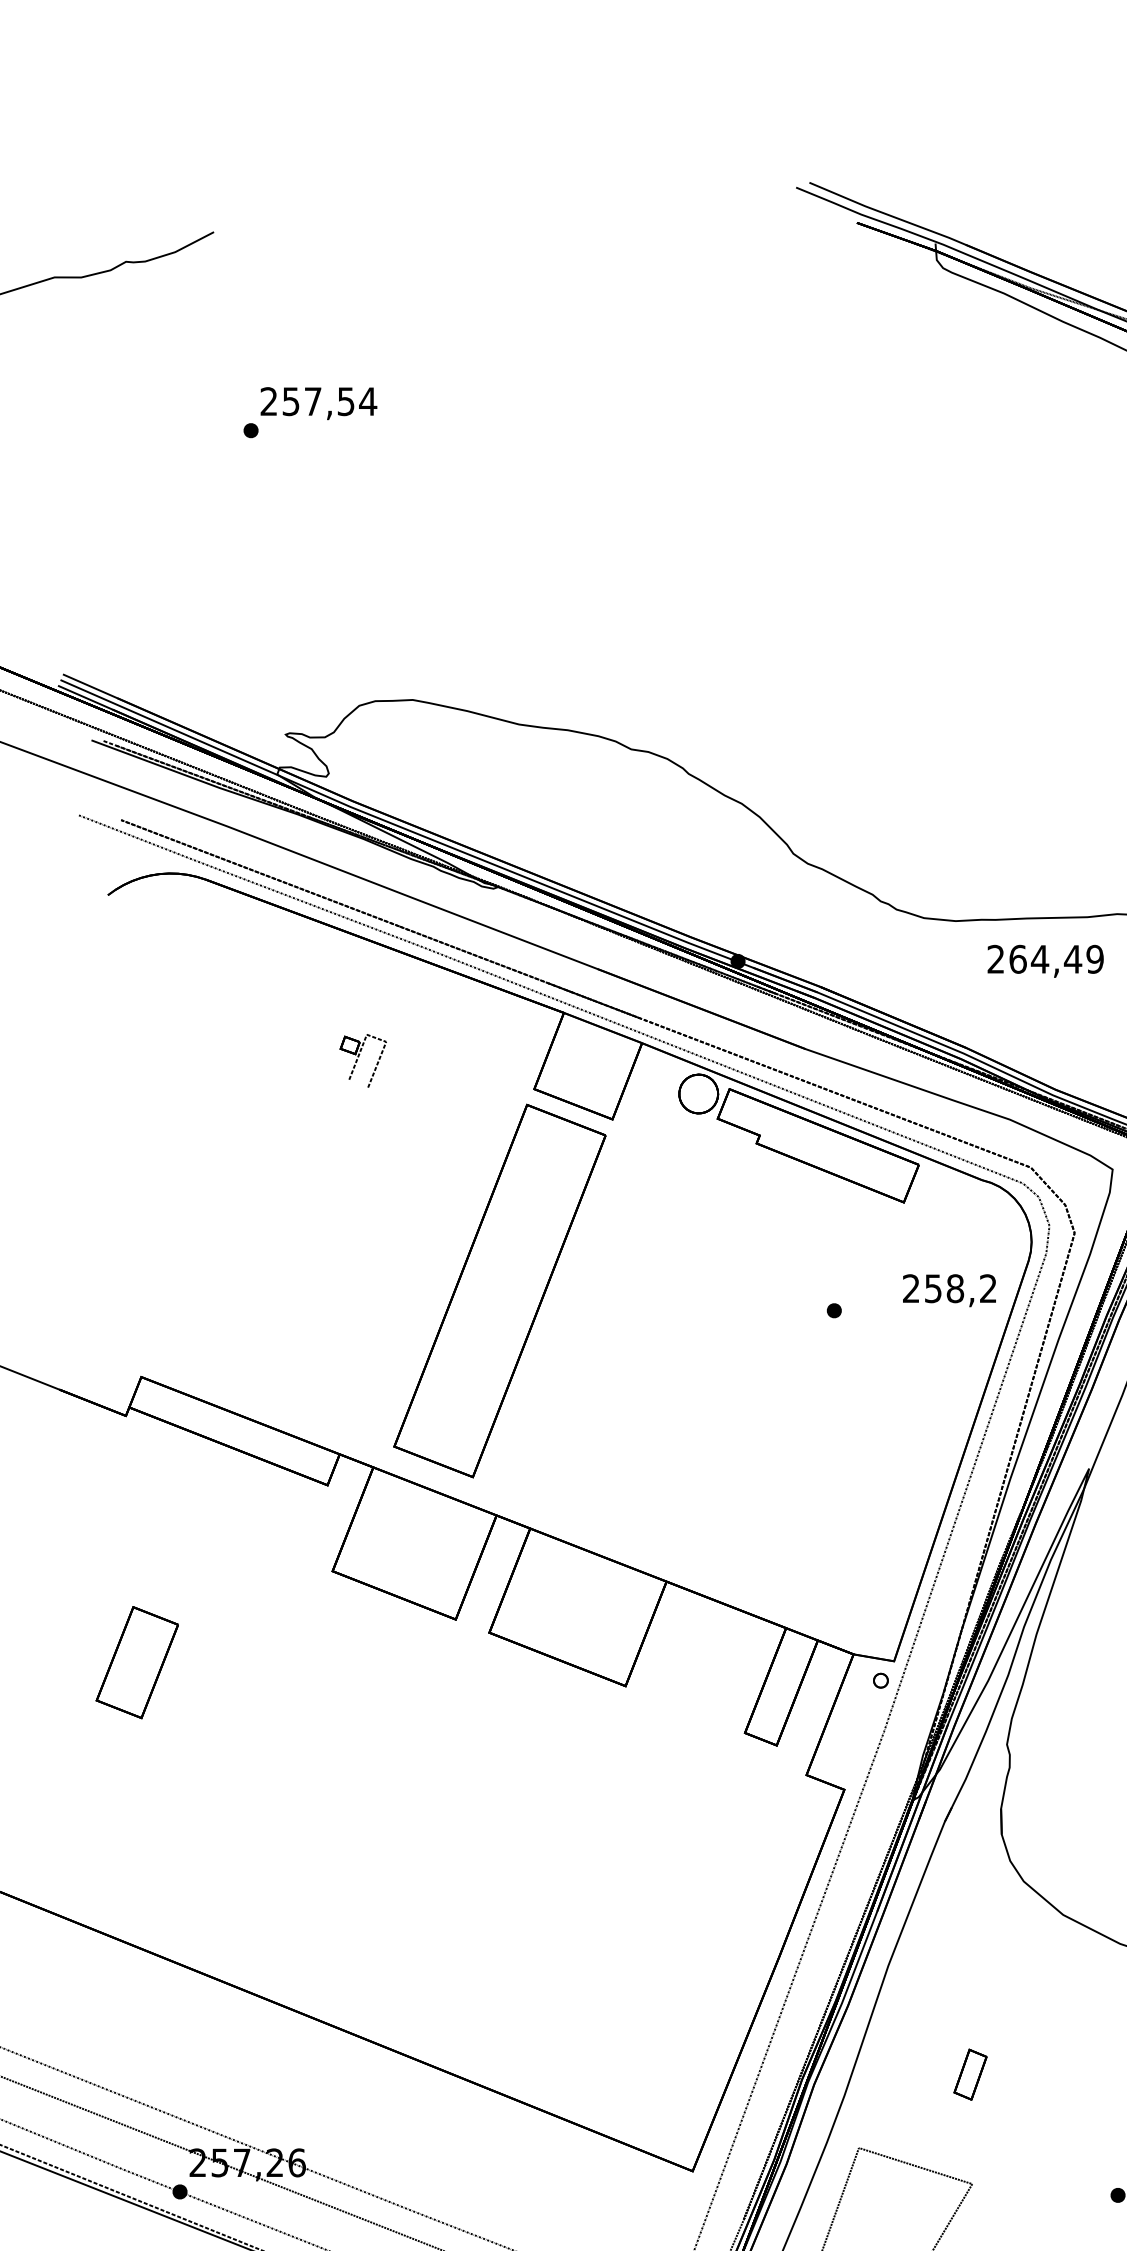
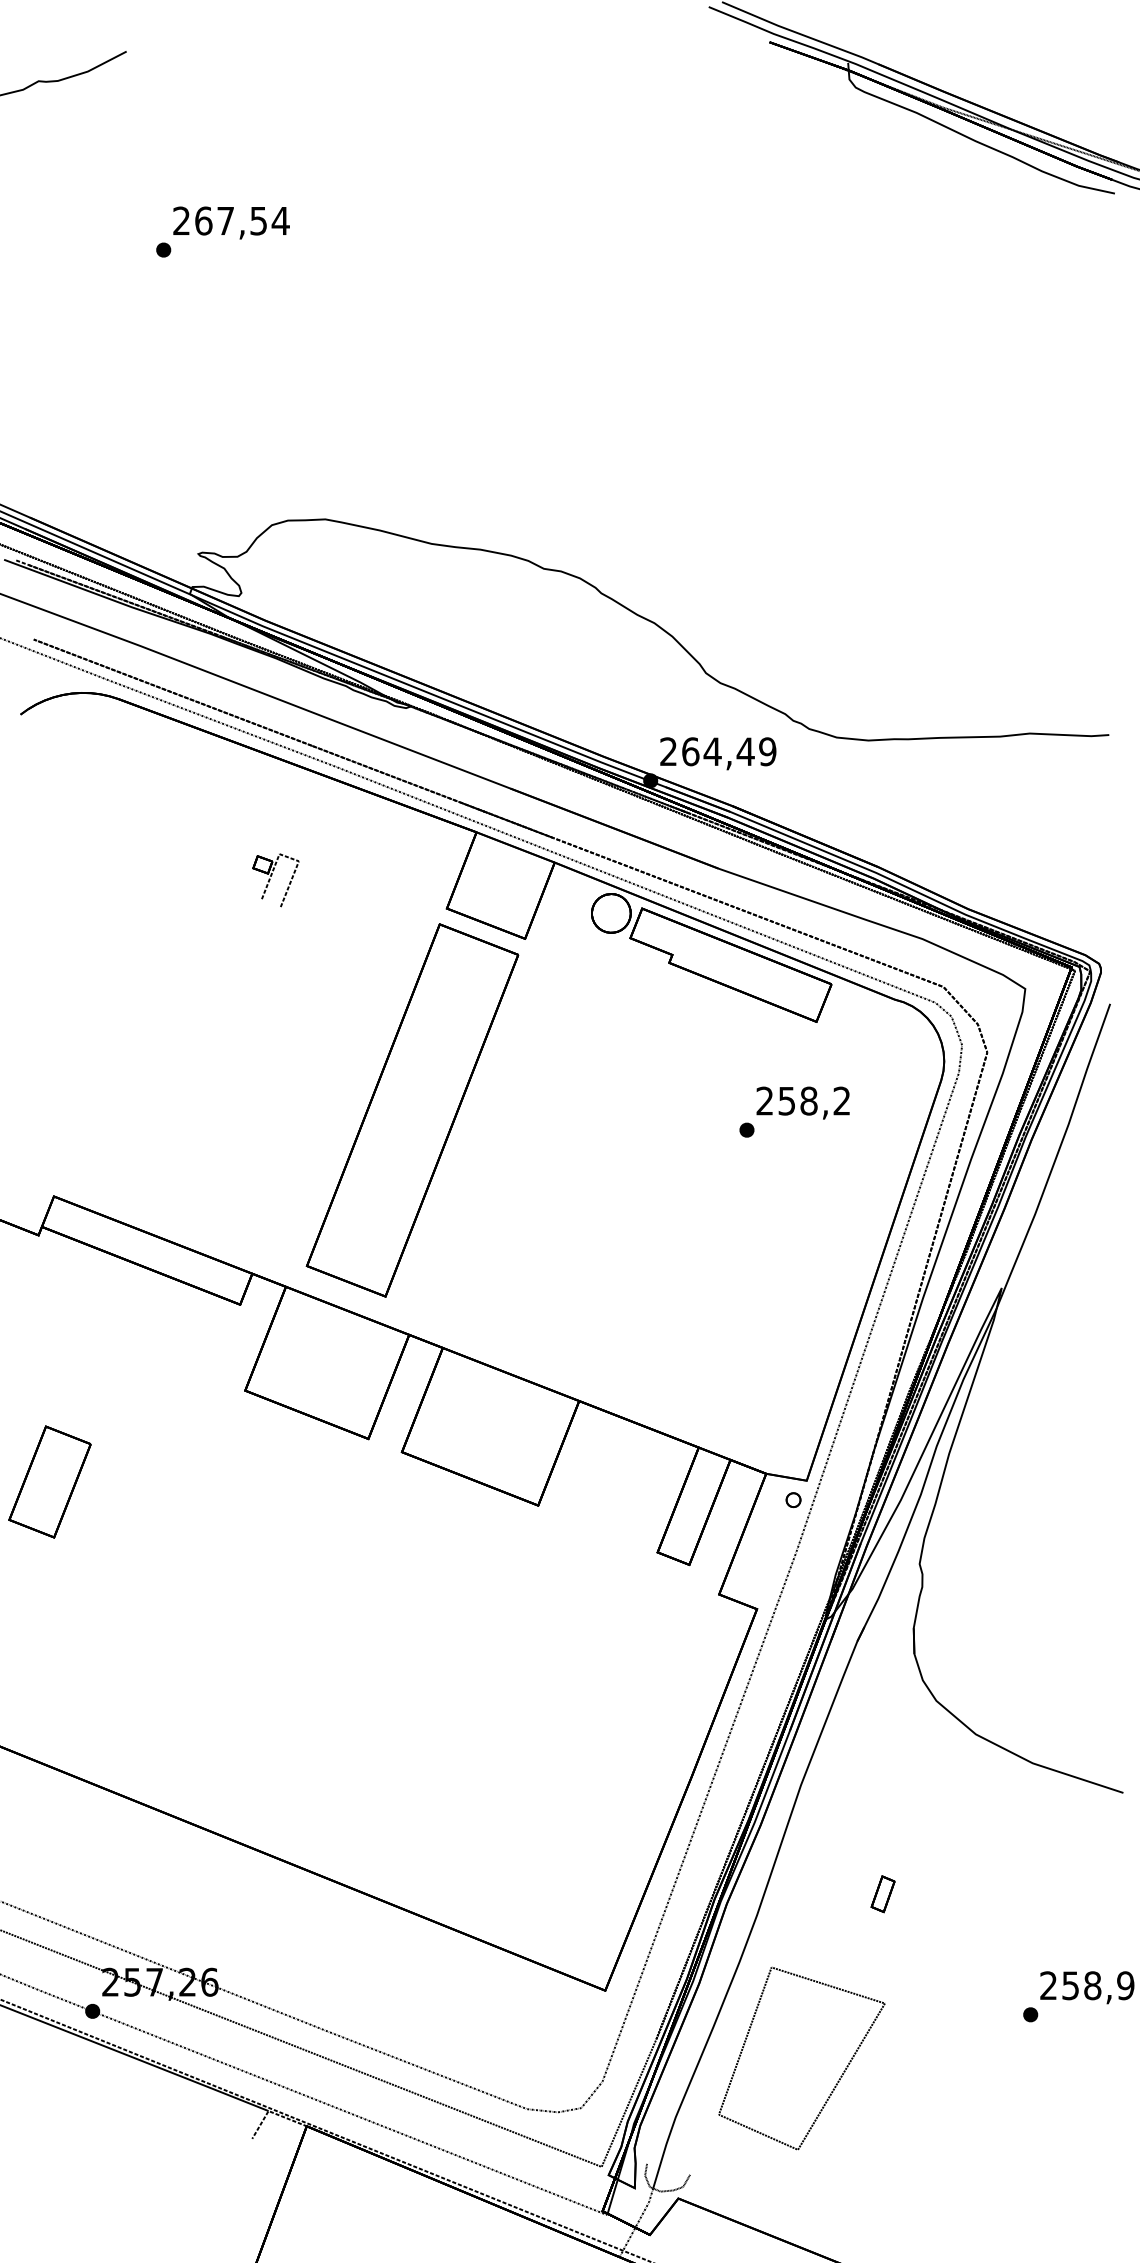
text: (290, 401) -> (203, 220), 257,54 -> 267,54
text: (1045, 961) -> (718, 753), moved
text: (948, 1290) -> (802, 1102), moved
part: (969, 2075) -> (882, 1894), size x0.71

